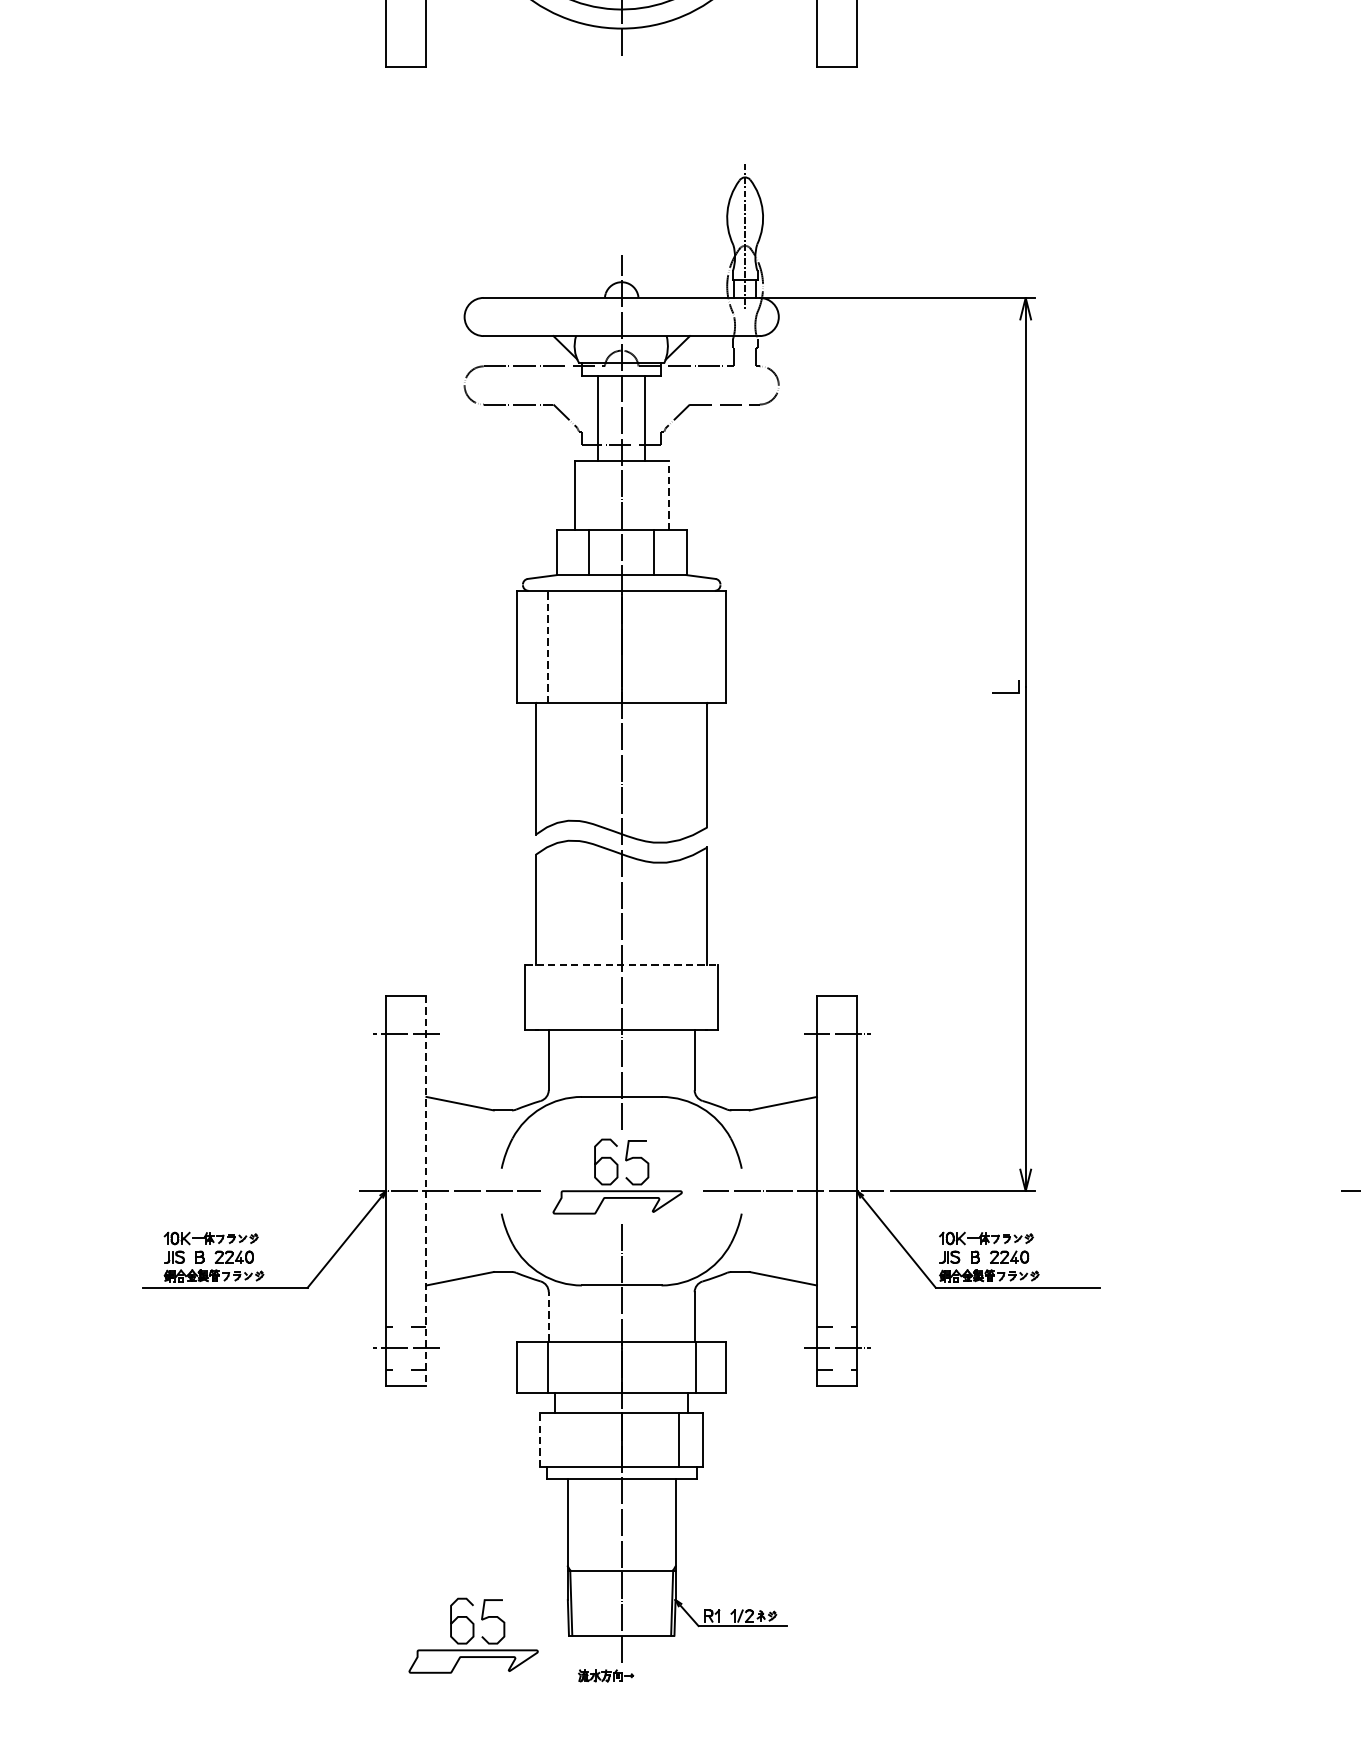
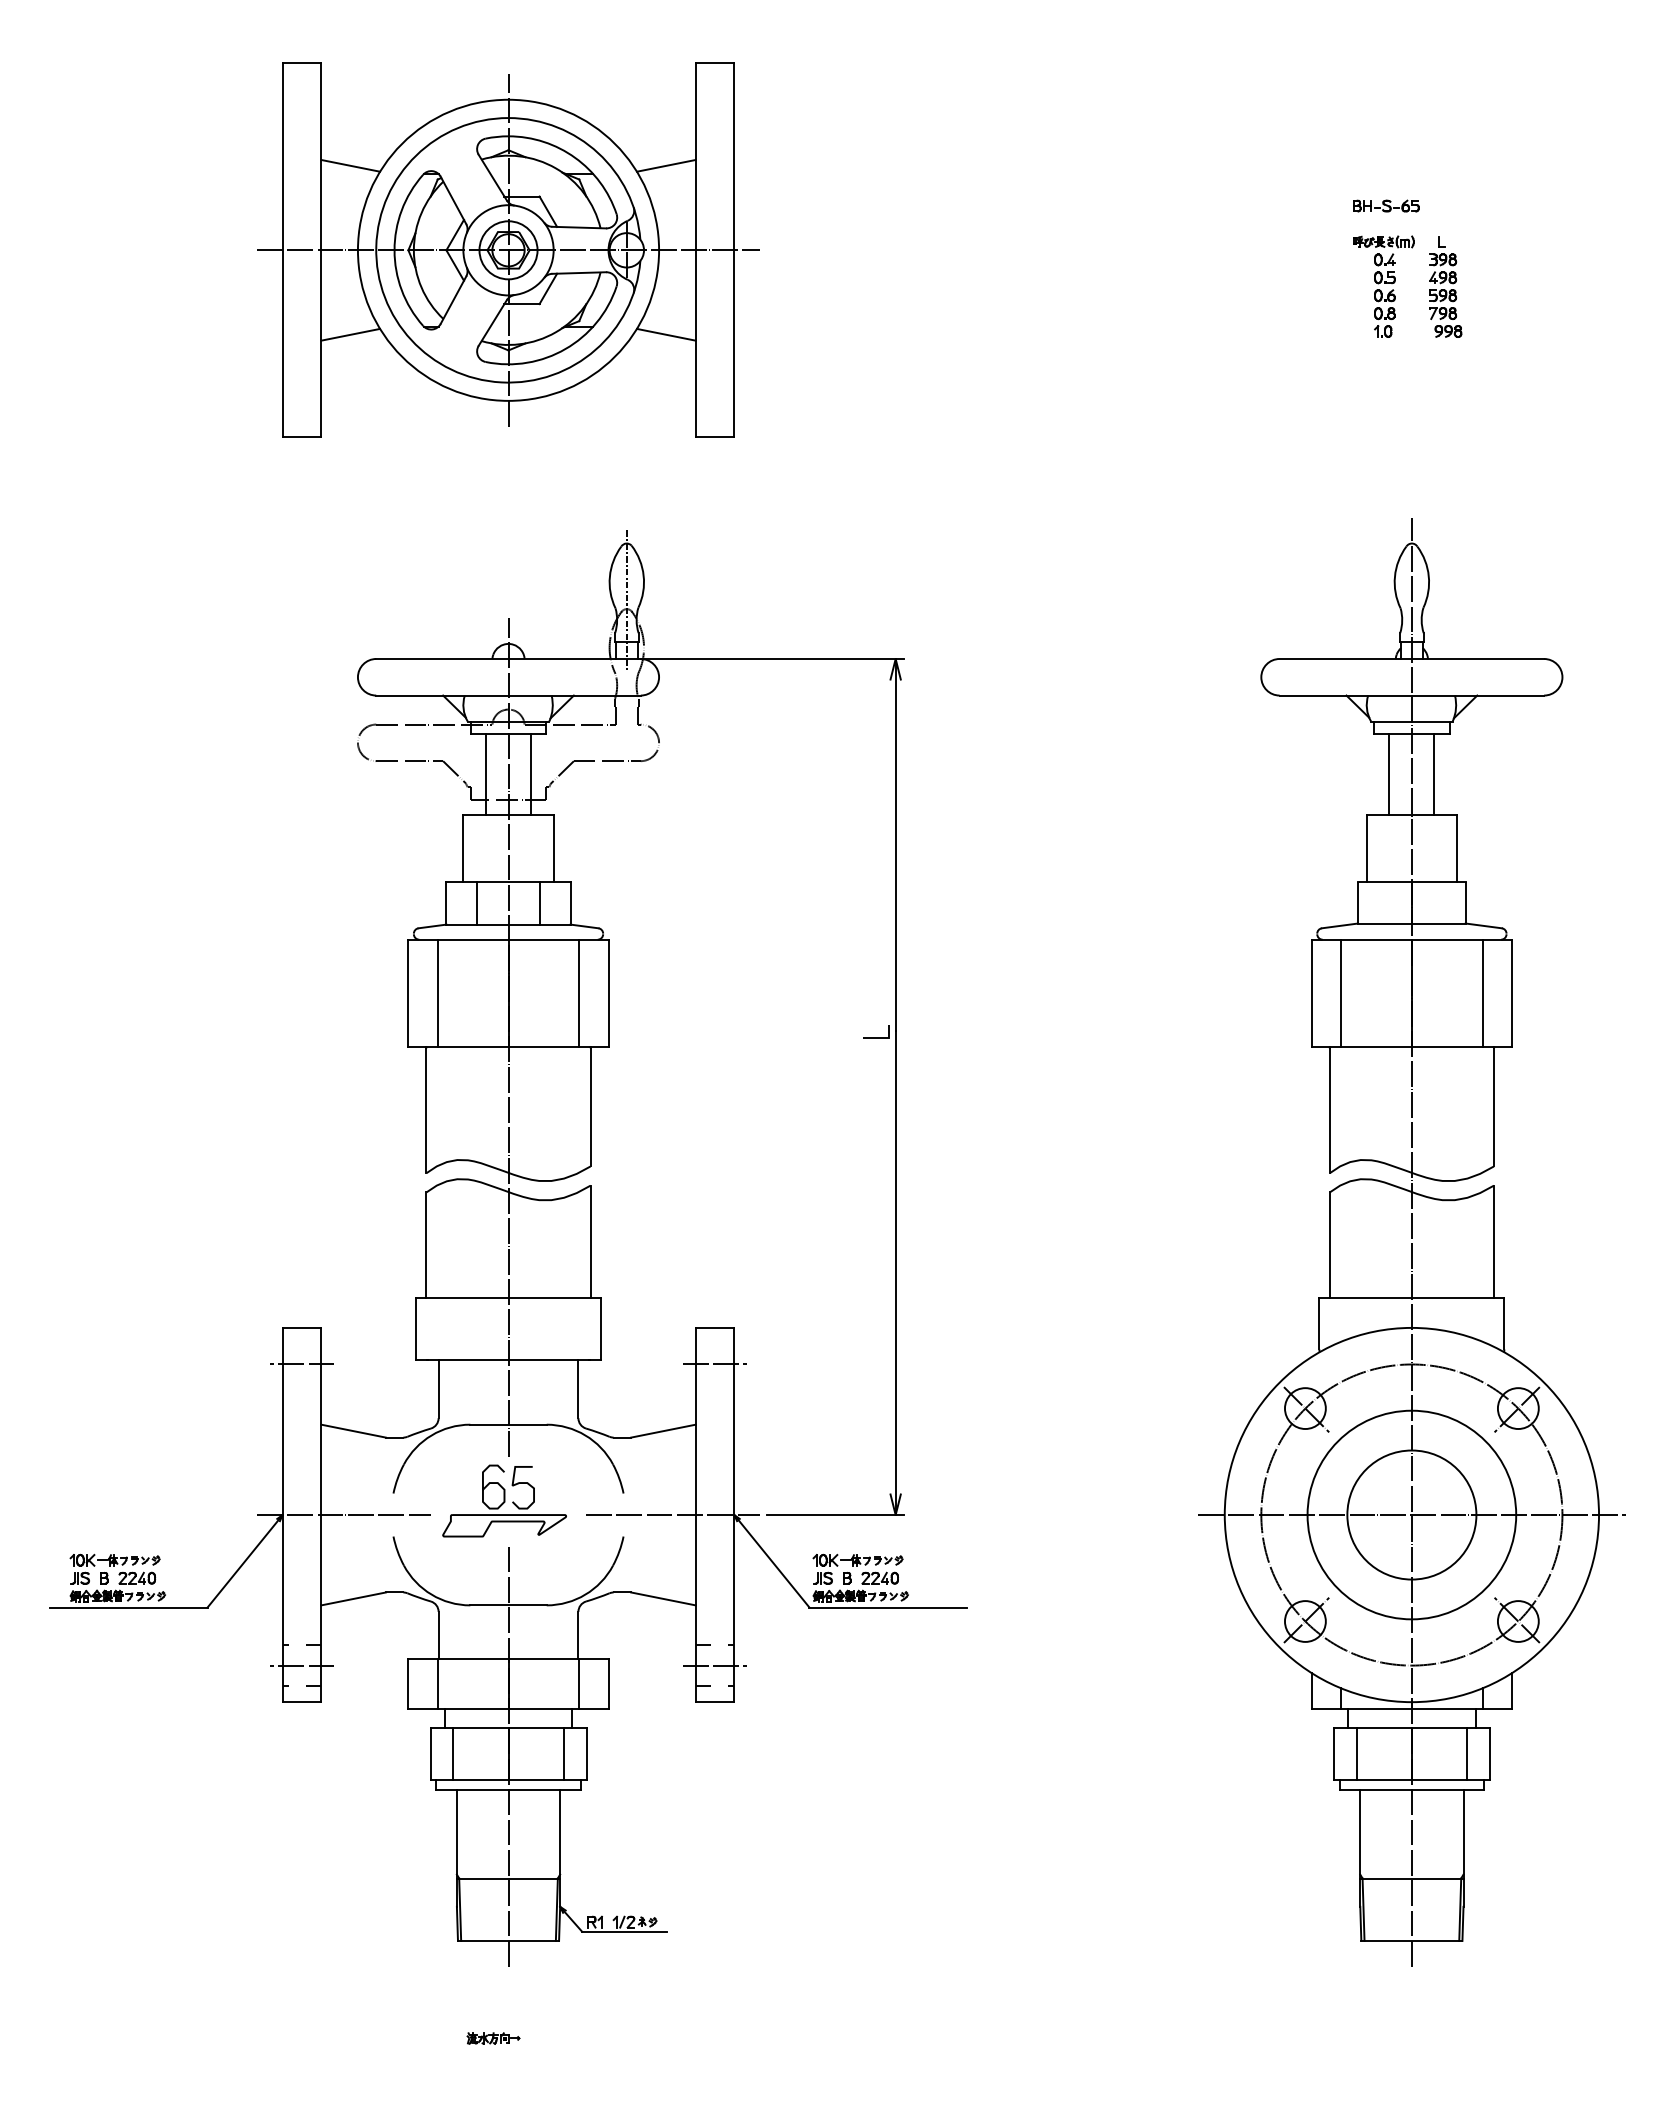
line: (668, 494) -> (553, 847), dashed -> solid
line: (547, 646) -> (437, 993), dashed -> solid
line: (695, 646) -> (579, 993), added
line: (622, 964) -> (509, 1297), dashed -> solid
line: (426, 1191) -> (321, 1515), dashed -> solid
line: (548, 1316) -> (438, 1635), dashed -> solid
line: (540, 1440) -> (430, 1753), dashed -> solid
line: (564, 1440) -> (453, 1753), added
part: (473, 1635) -> (366, 1940), removed
part: (606, 1675) -> (493, 2038), moved

